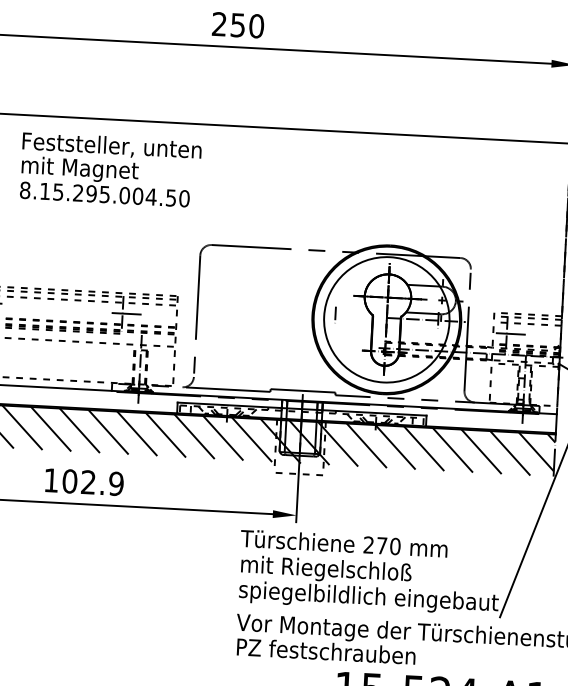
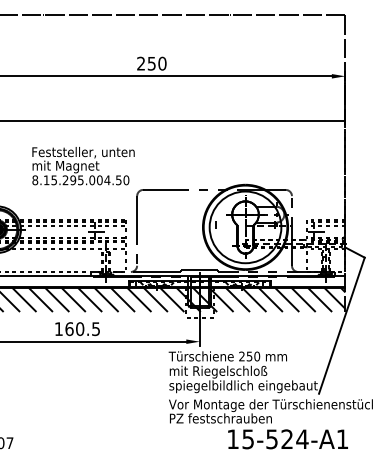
text: (110, 170) -> (83, 166), moved
text: (92, 483) -> (82, 329), 102.9 -> 160.5
text: (381, 545) -> (249, 356), 270 -> 250

